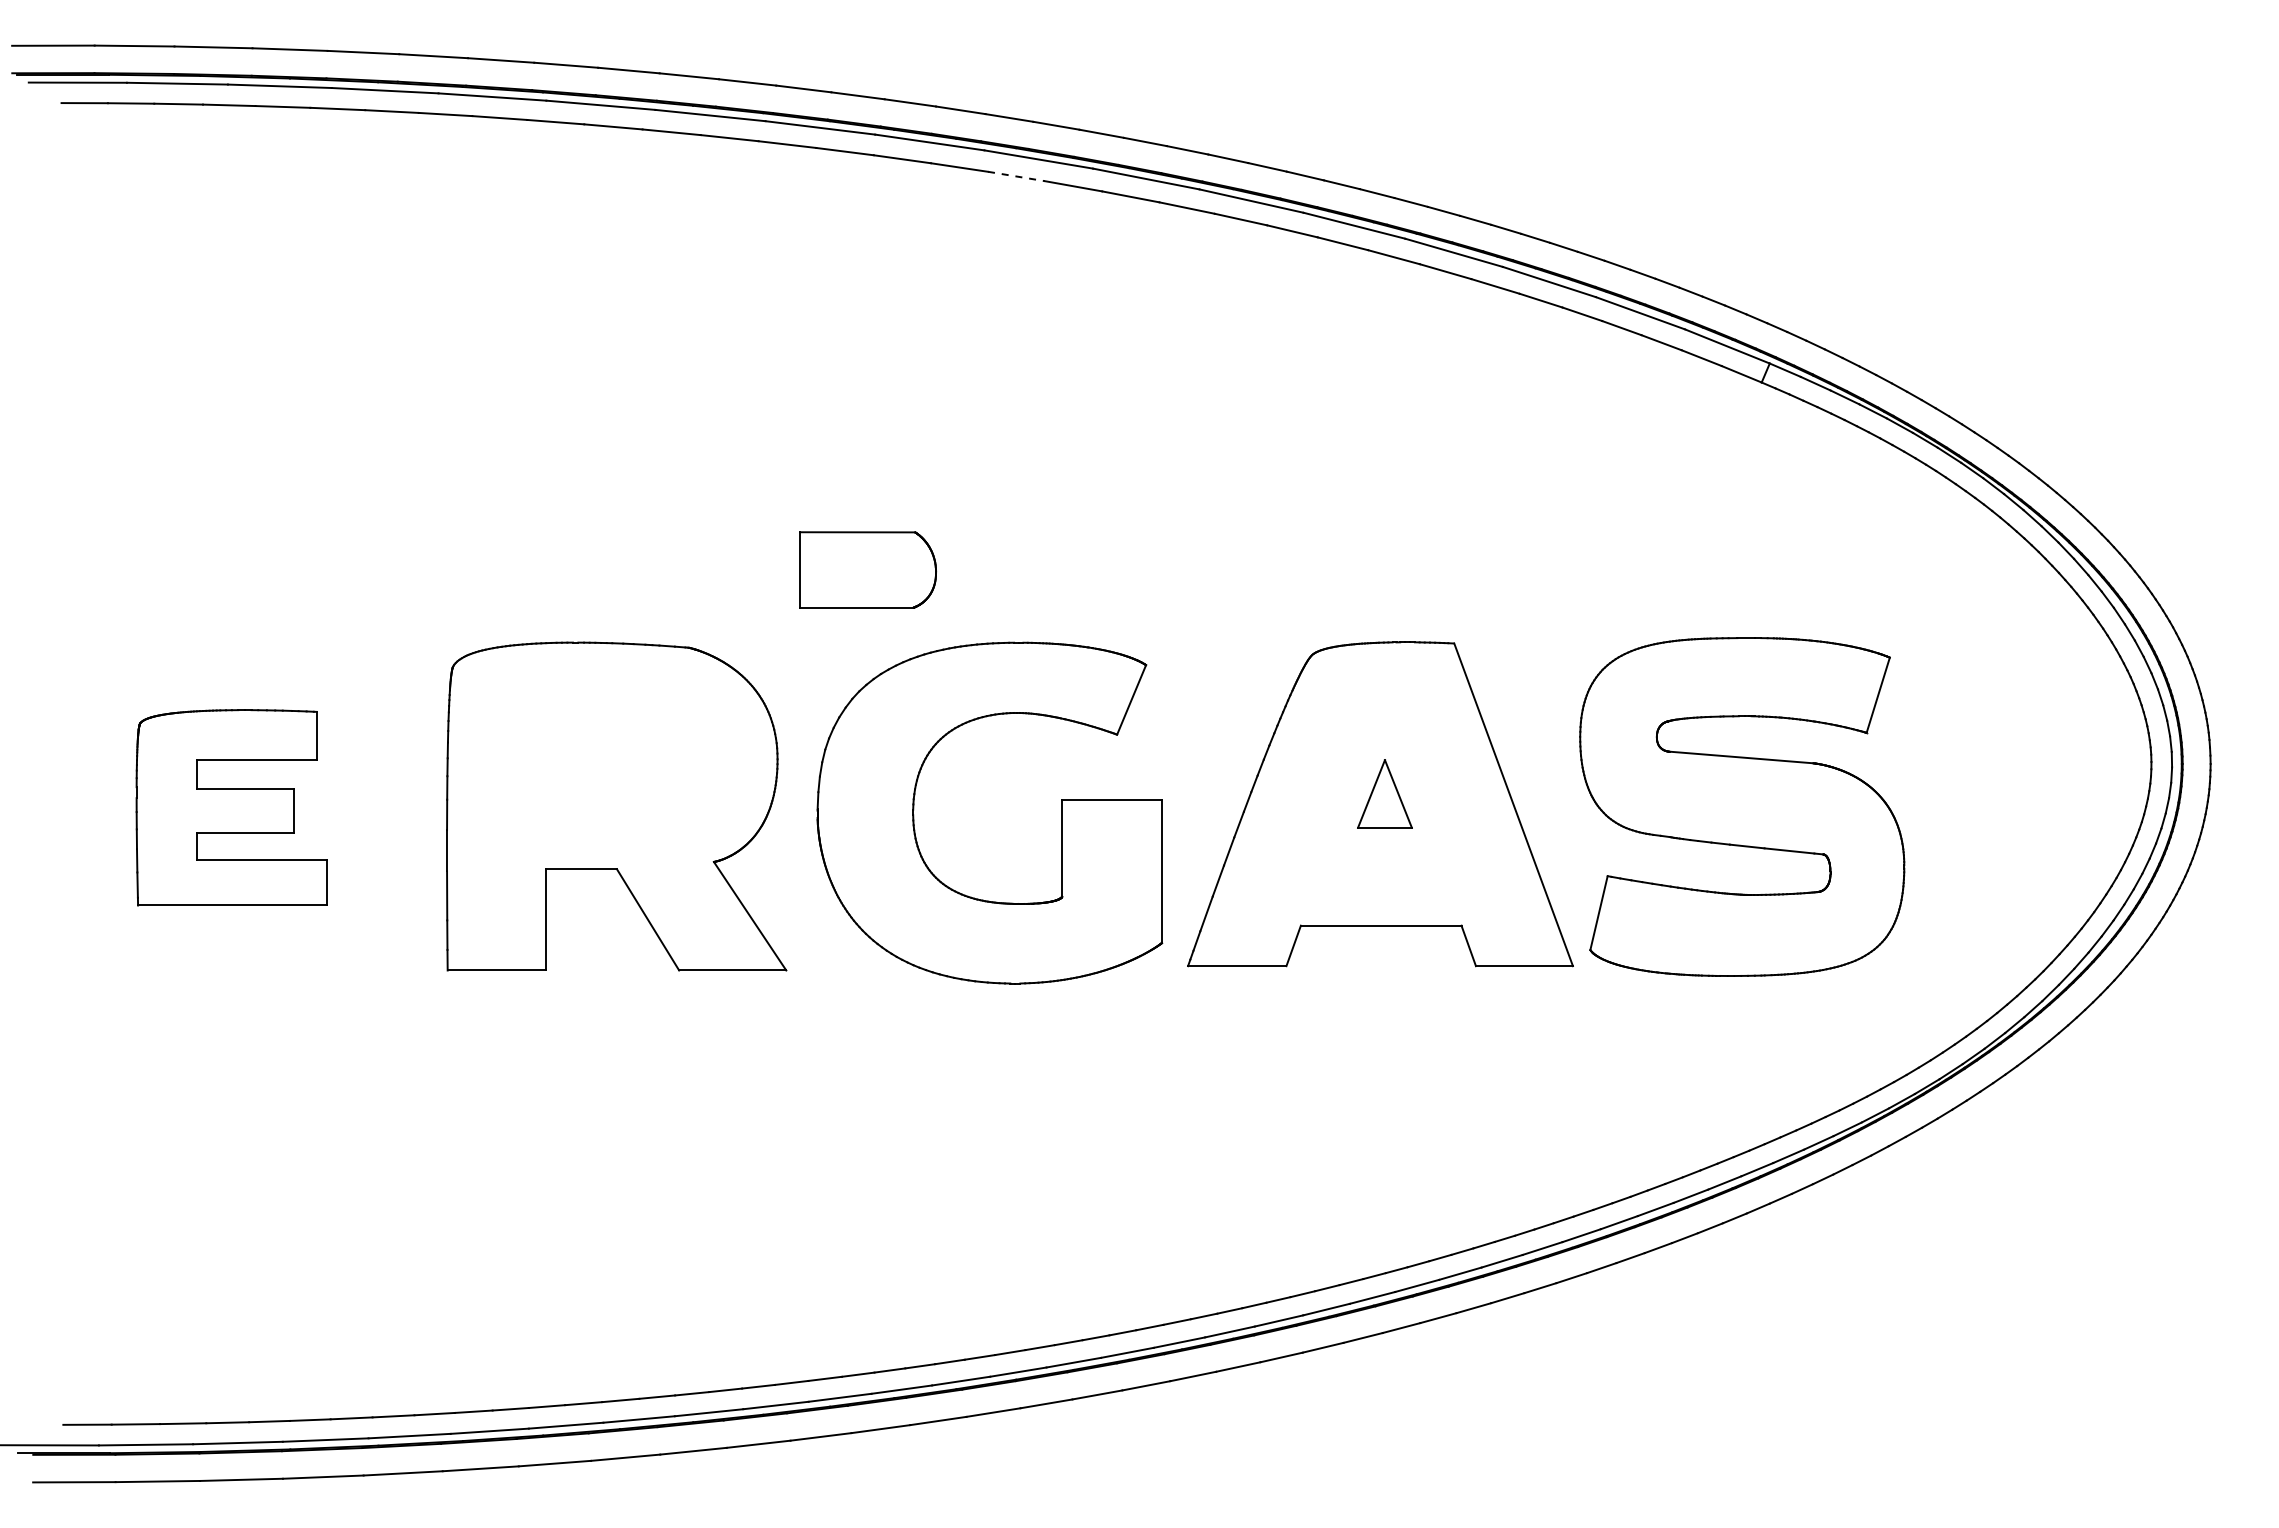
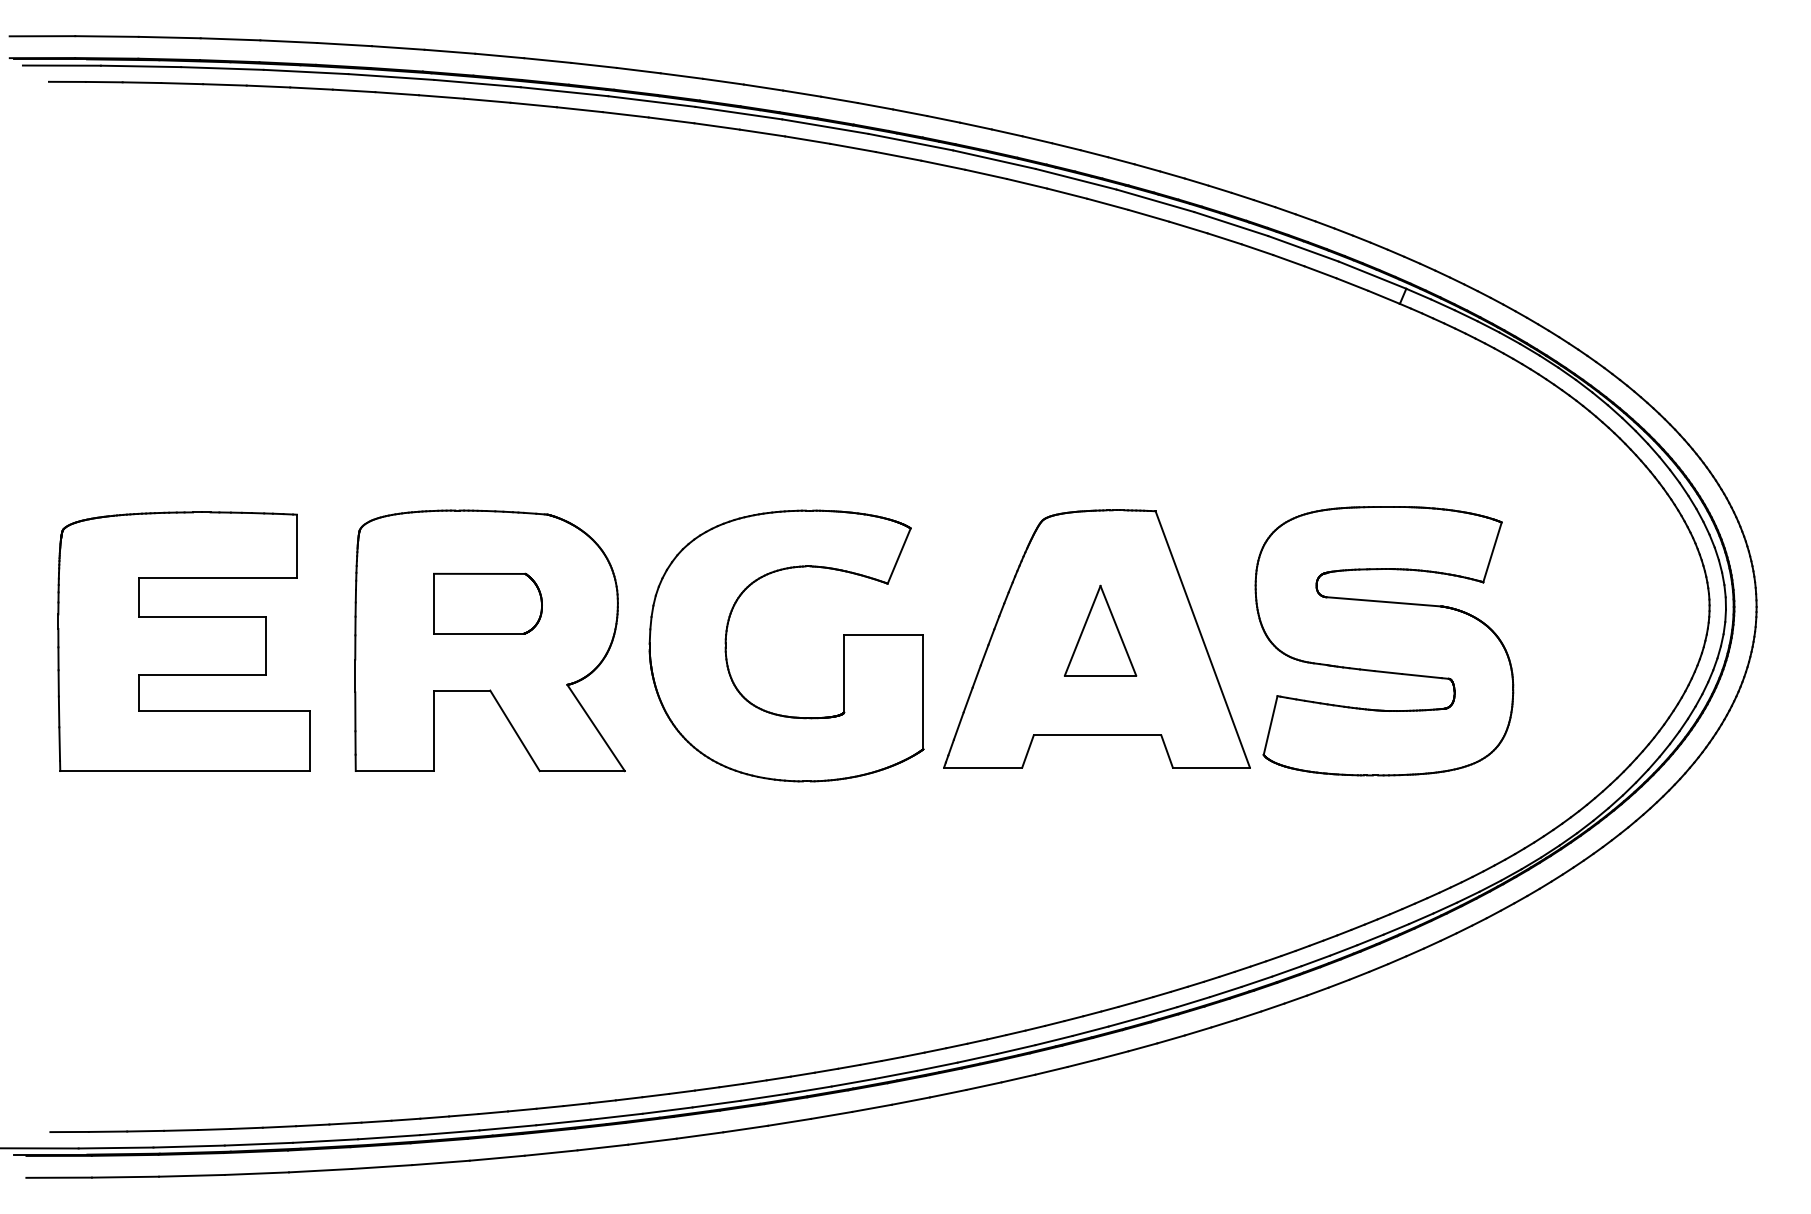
line: (1016, 176) -> (807, 140), dashed -> solid
part: (867, 569) -> (487, 603), moved
part: (1384, 793) -> (1100, 630), size x1.67
part: (231, 807) -> (184, 641), size x1.67

